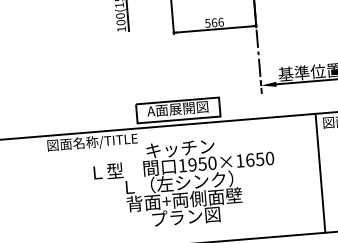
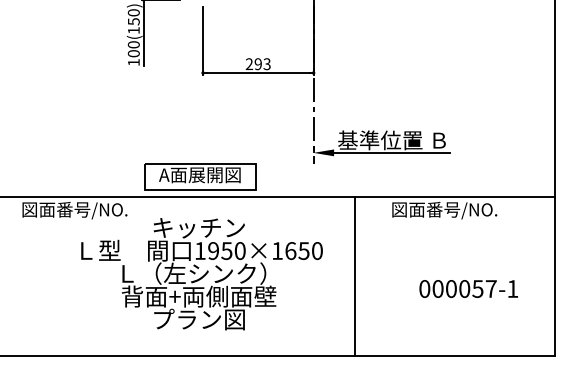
text: (213, 23) -> (257, 64), 566 -> 293
text: (105, 140) -> (100, 209), 図面名称/TITLE -> 図面番号/NO.
line: (320, 172) -> (355, 275), moved

